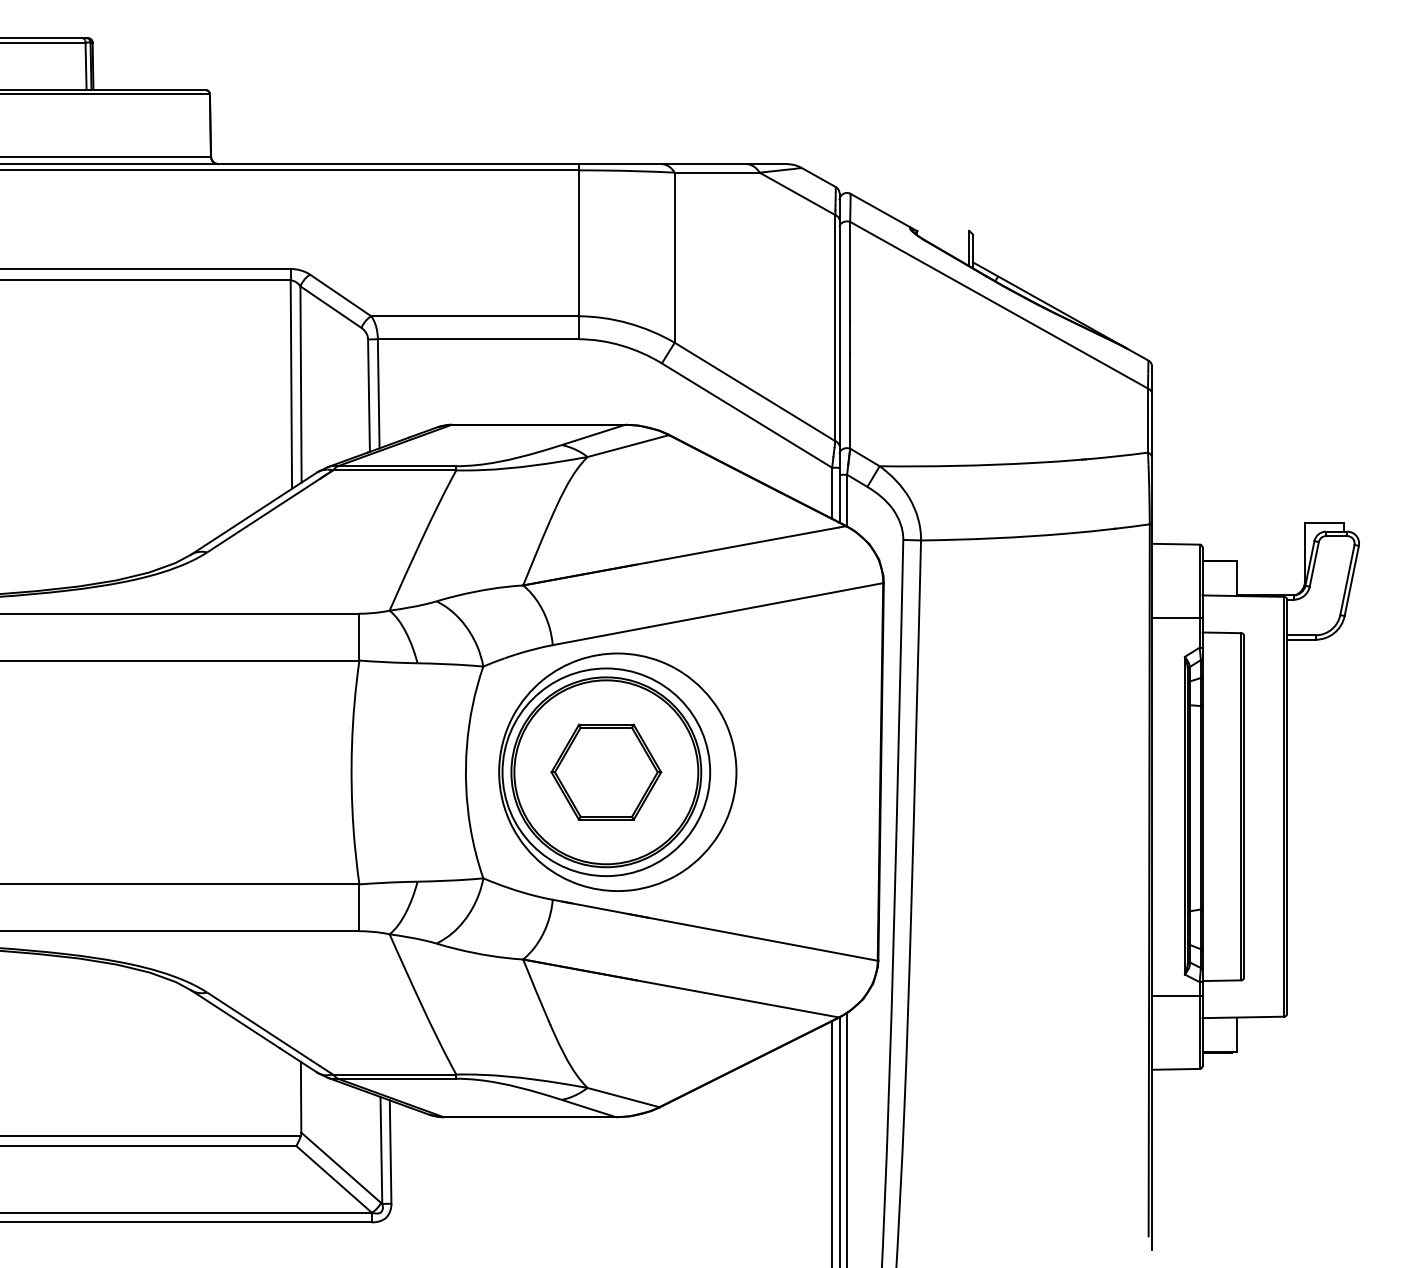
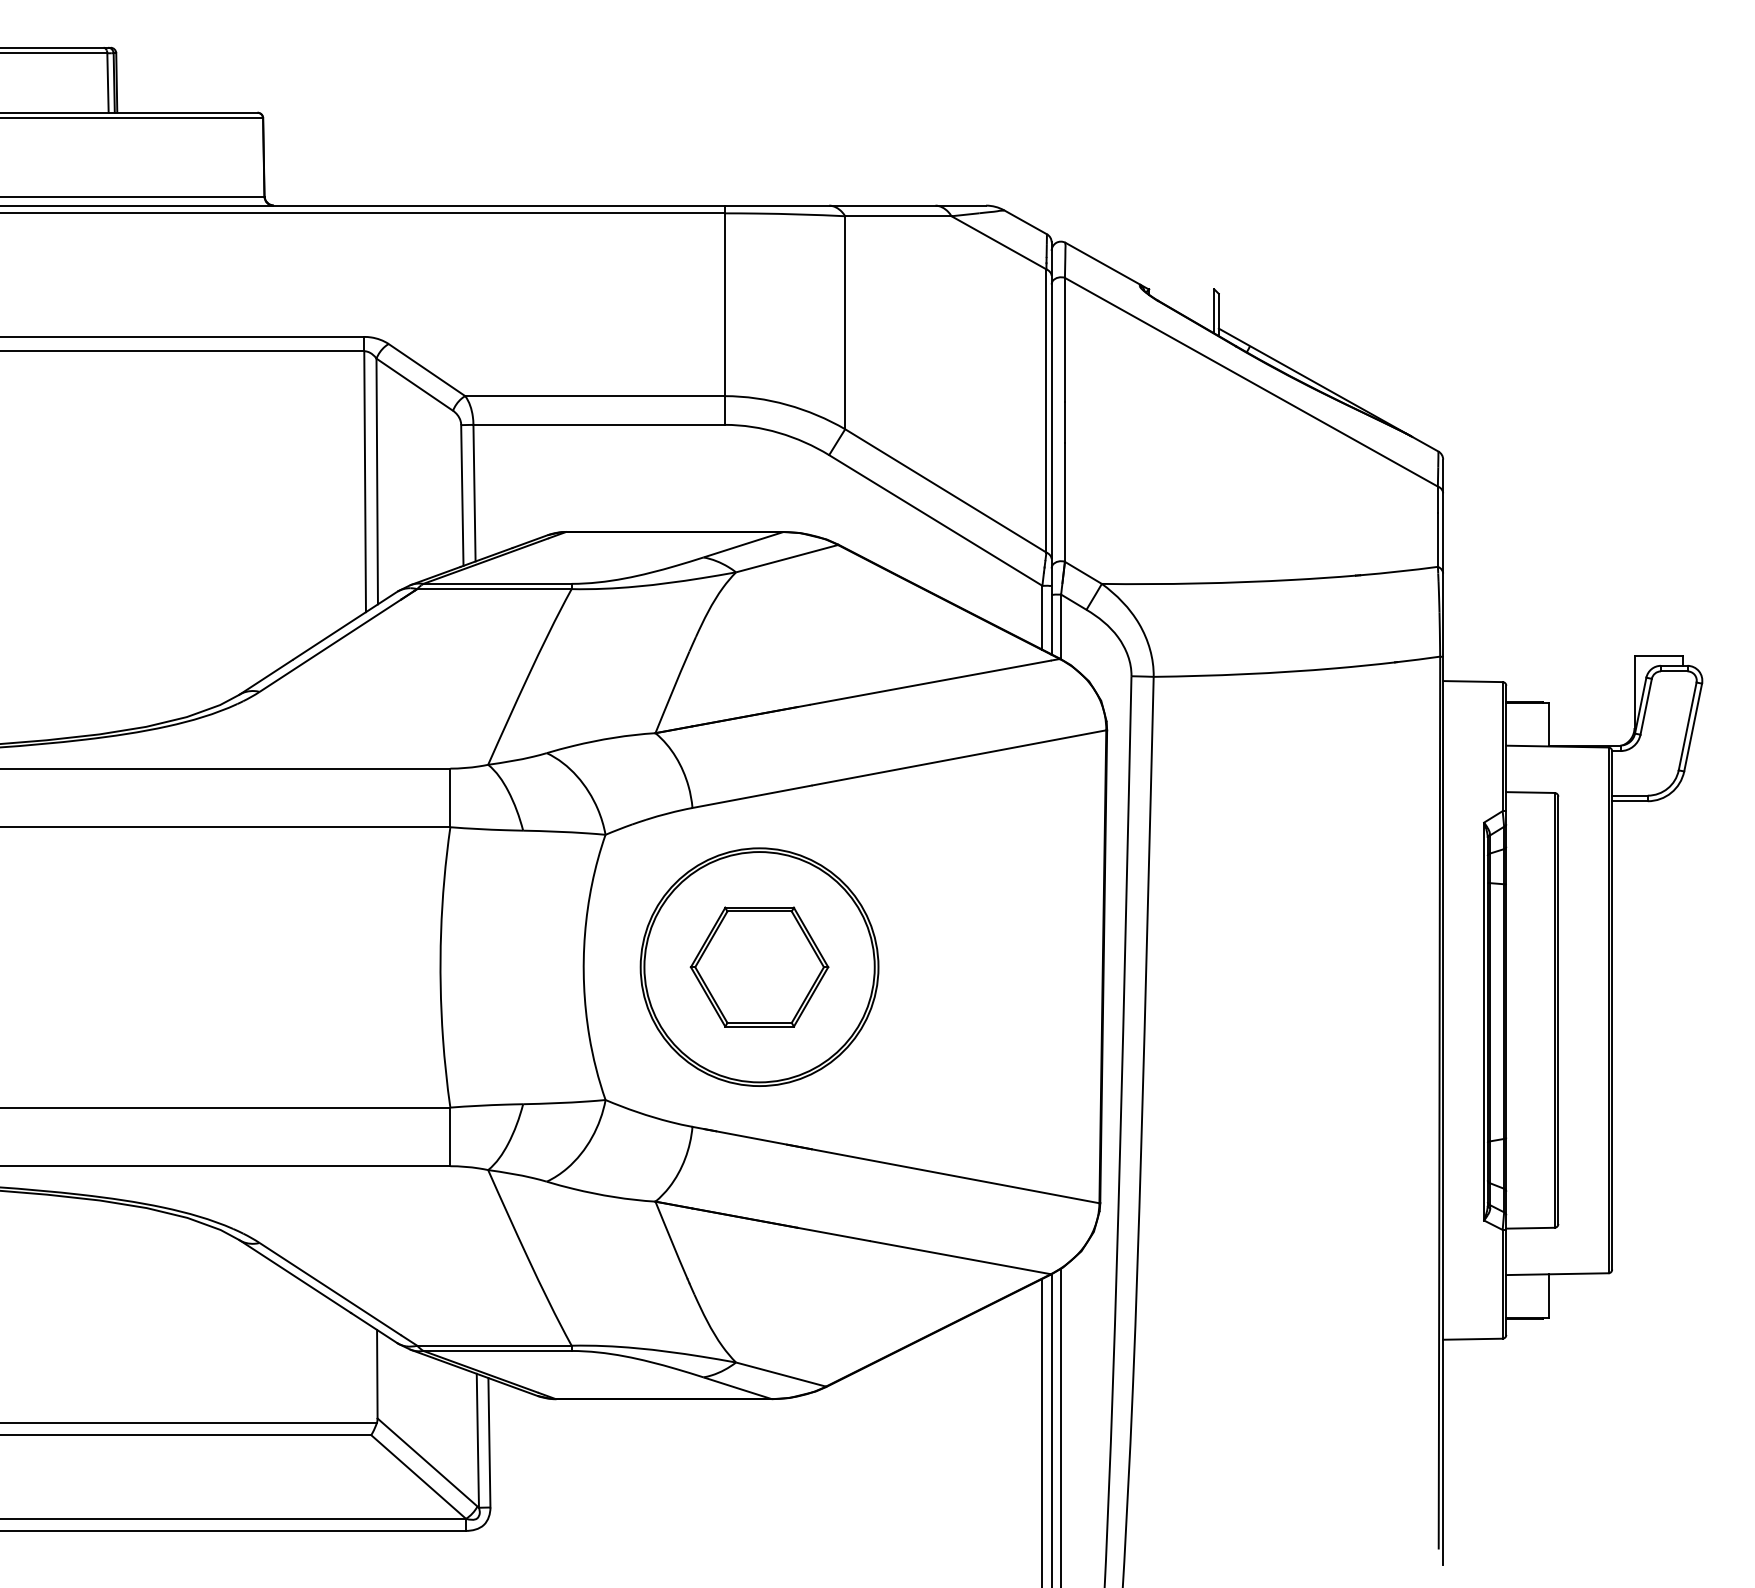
line: (1177, 617) -> (1474, 773), removed
part: (617, 771) -> (773, 966), removed
line: (1177, 996) -> (1474, 1247), removed

